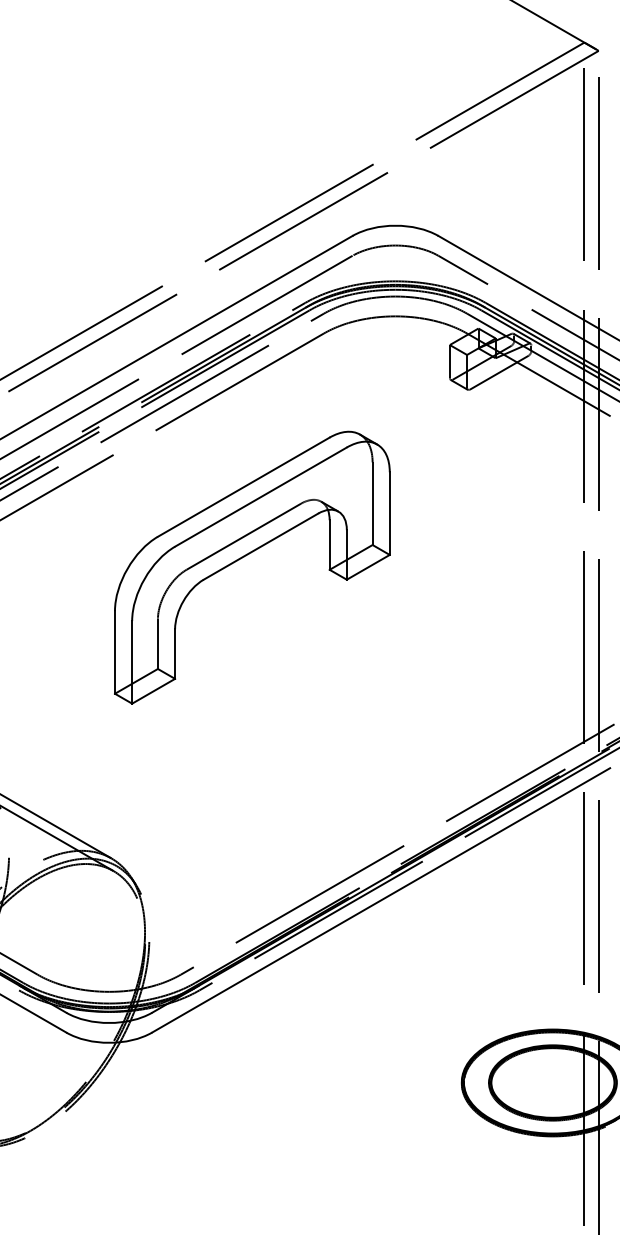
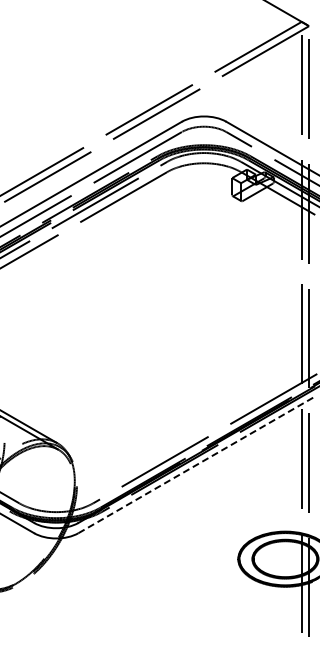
part: (247, 556) -> (127, 287), removed
line: (380, 899) -> (196, 464), solid -> dashed

